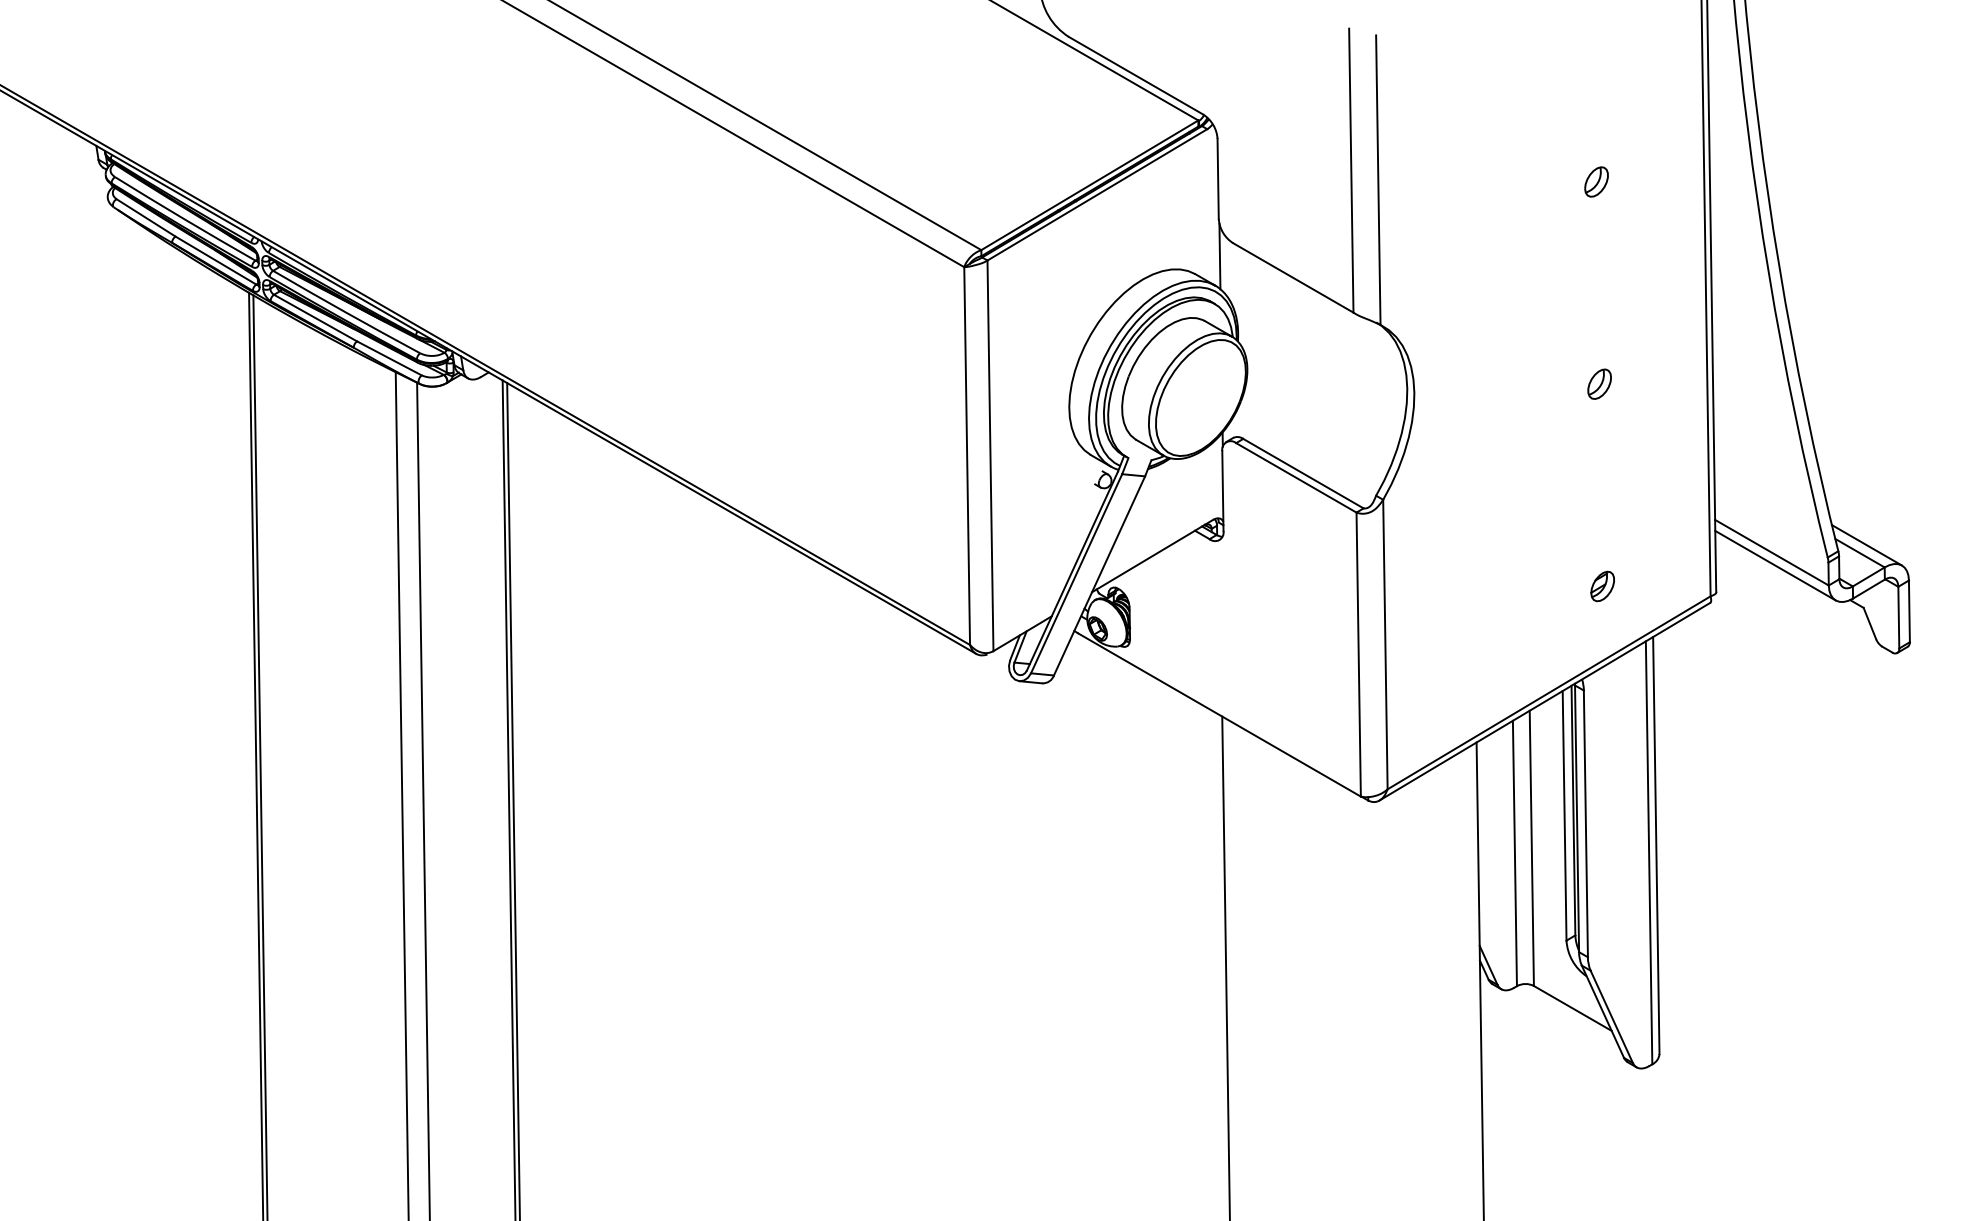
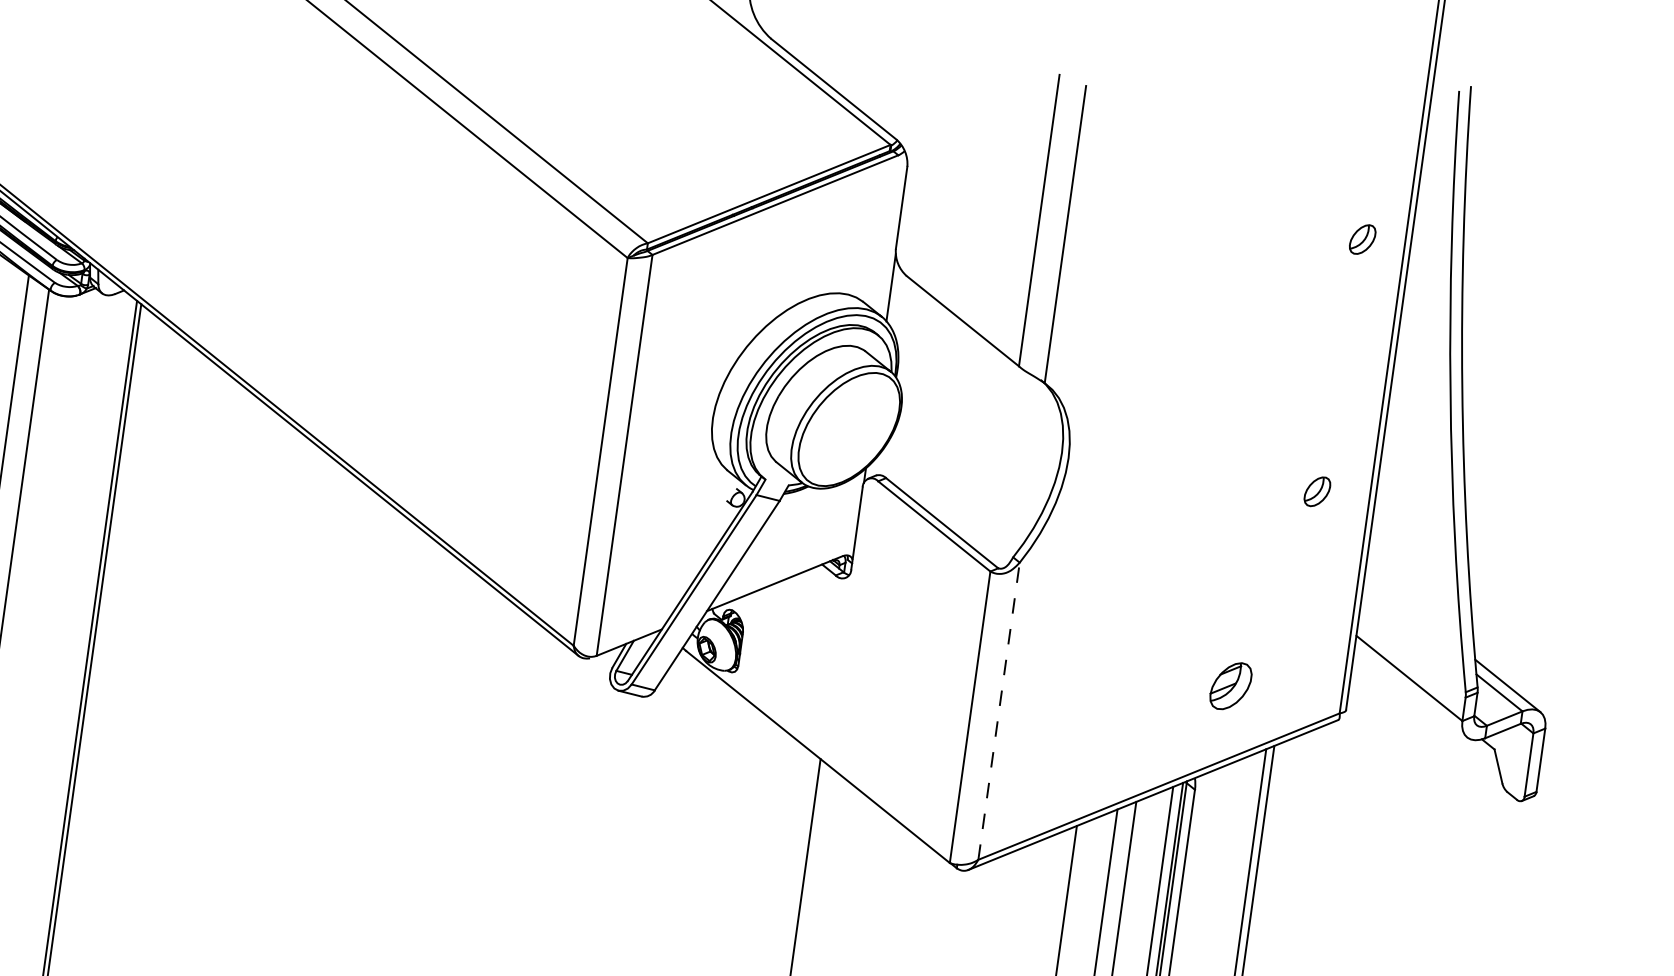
part: (1596, 181) -> (1362, 239), moved
part: (1599, 383) -> (1317, 490), moved
line: (1775, 565) -> (1411, 692), removed
part: (1602, 586) -> (1230, 686), size x1.6
line: (1385, 644) -> (999, 711), solid -> dashed

